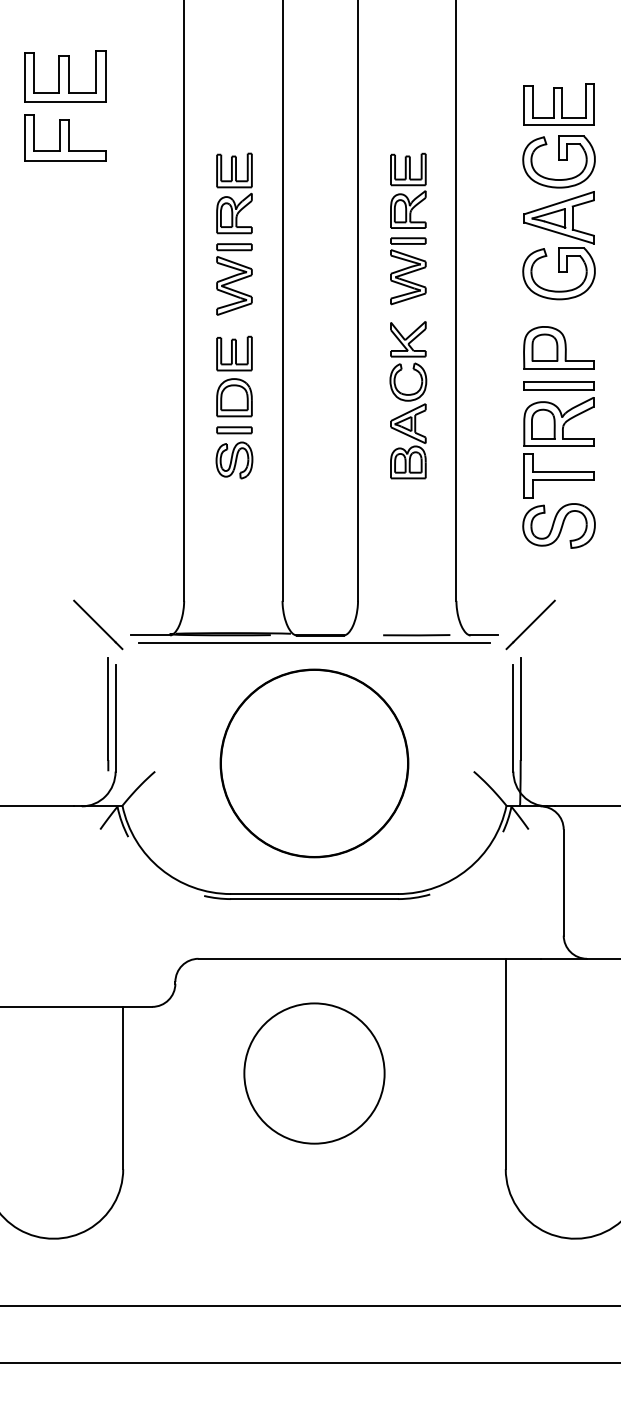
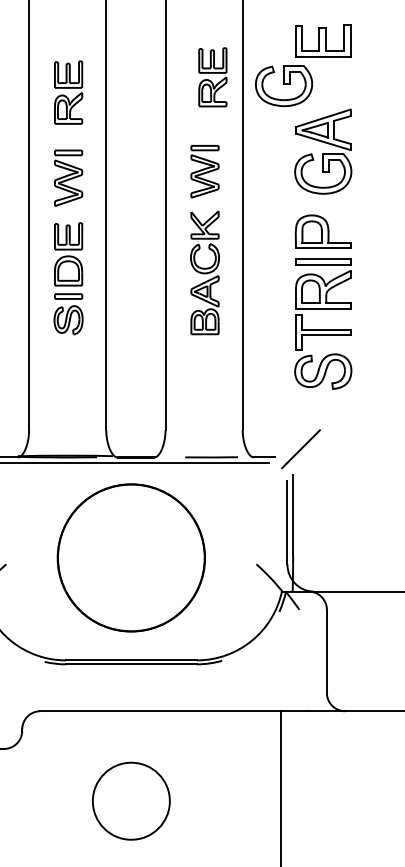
part: (558, 161) -> (283, 85), moved
part: (408, 190) -> (212, 77), moved
part: (234, 193) -> (68, 92), moved
circle: (314, 1073) -> (131, 801), size x0.7

